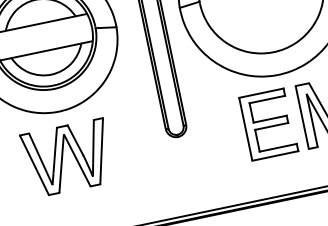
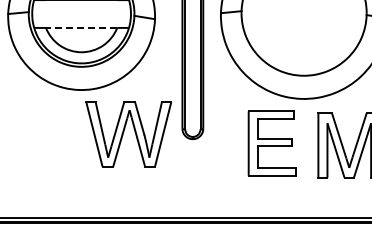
line: (46, 50) -> (81, 27), solid -> dashed
part: (268, 124) -> (271, 143), moved
part: (67, 158) -> (128, 134), moved

